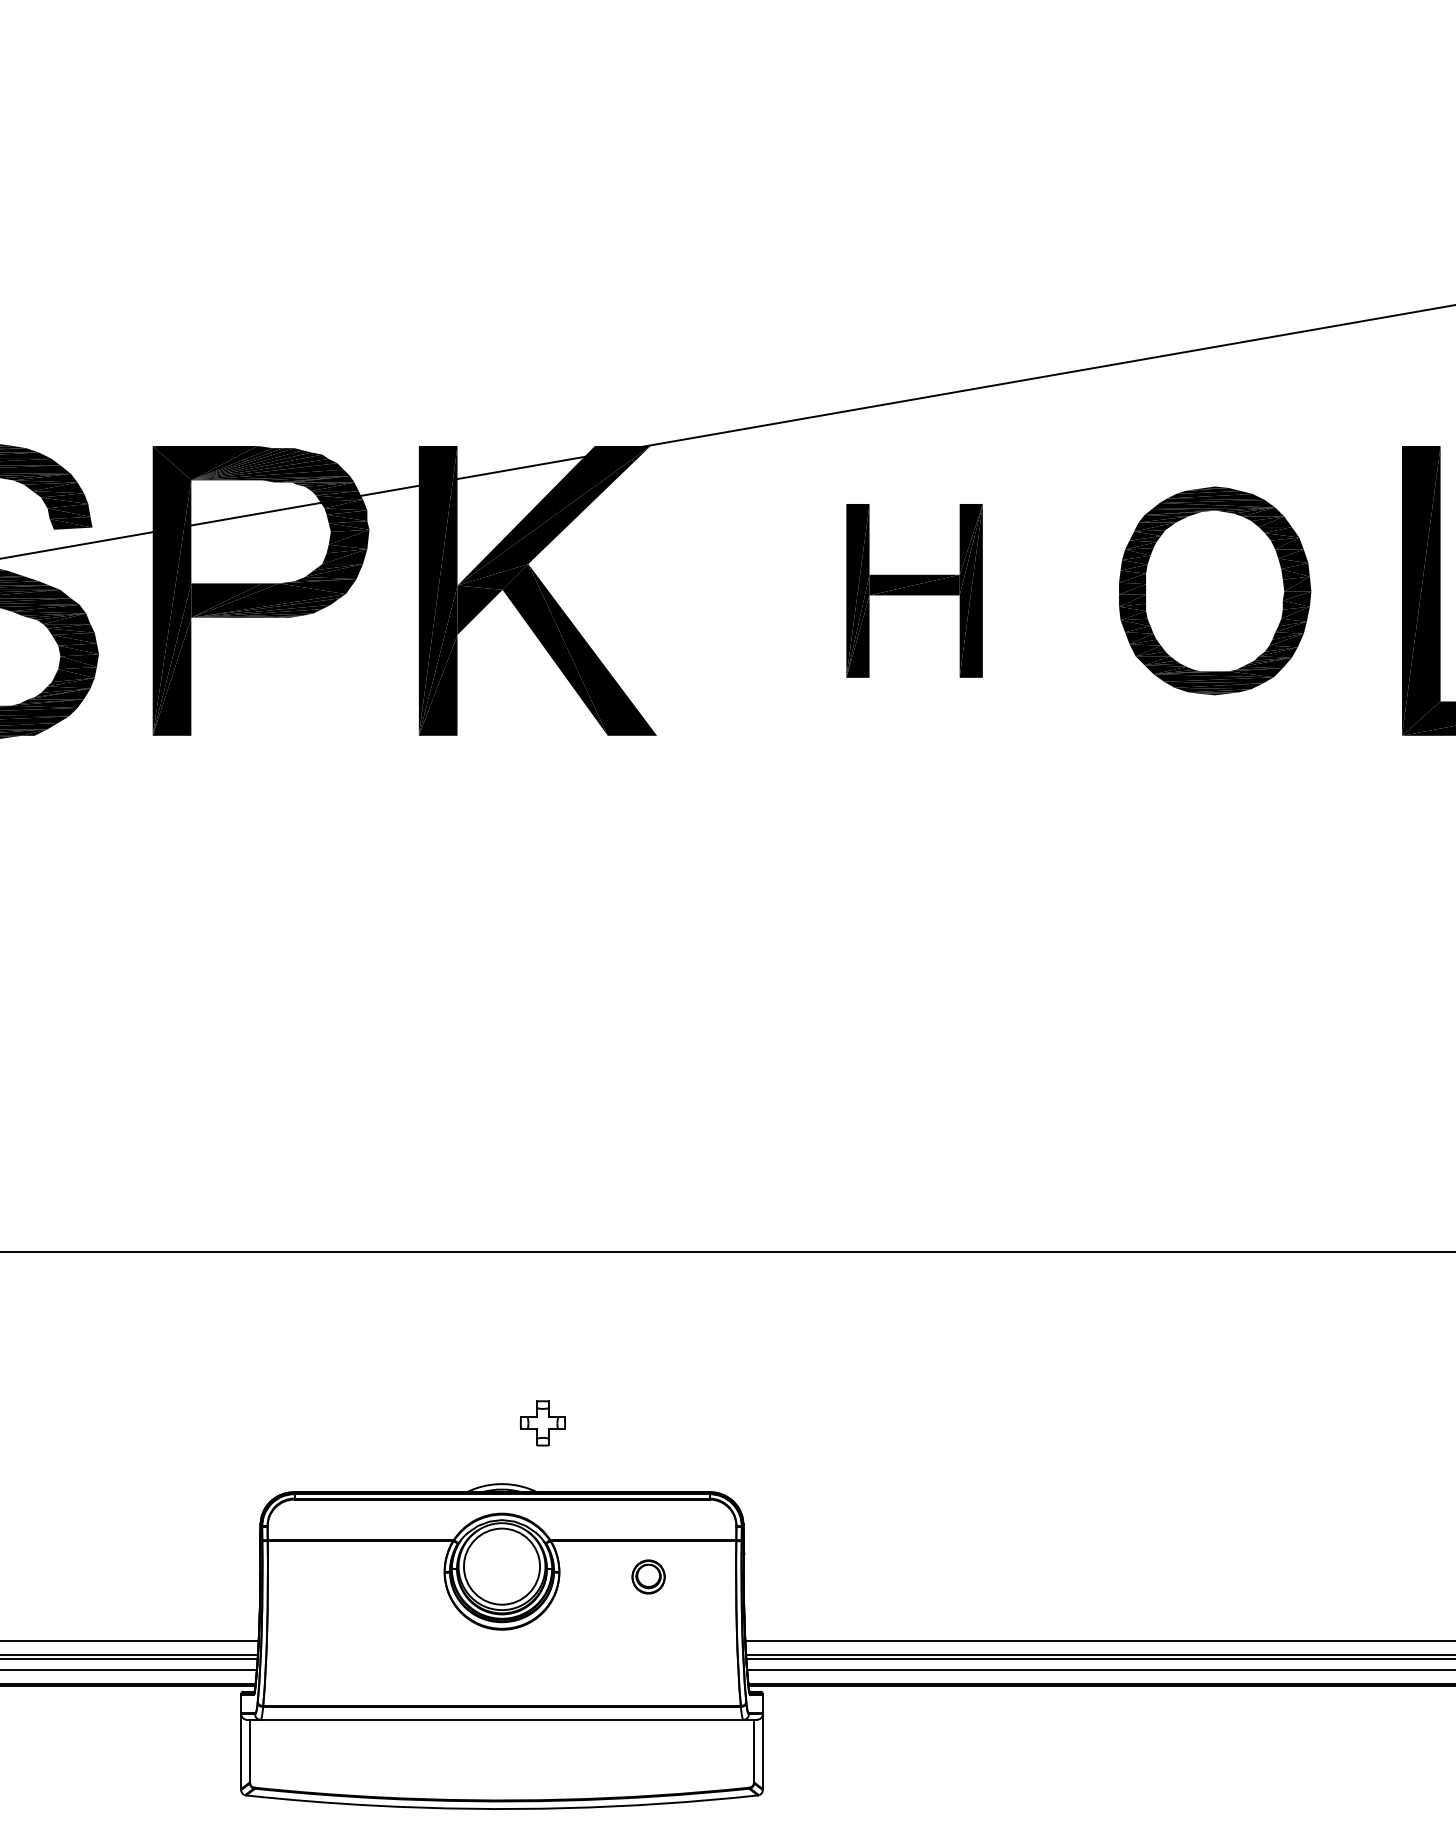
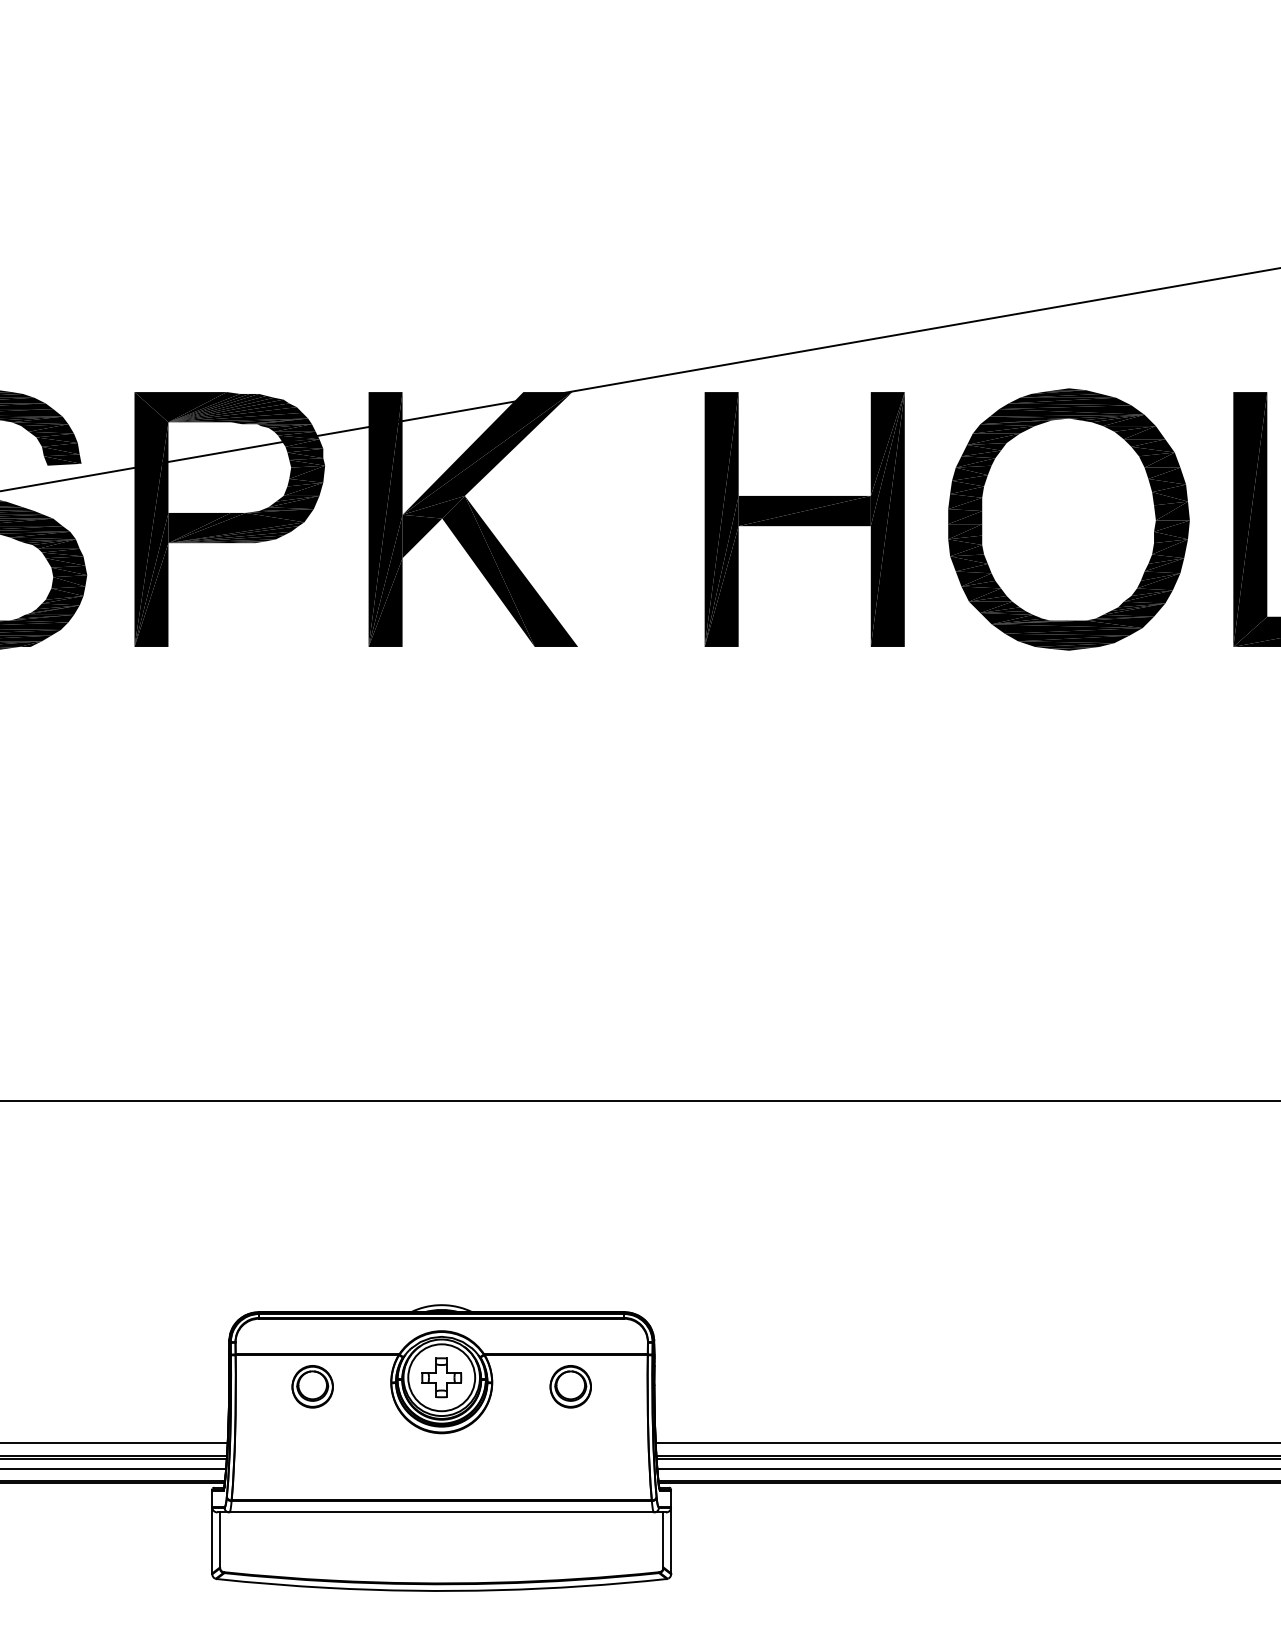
part: (914, 590) -> (804, 519), size x1.67
part: (1214, 590) -> (1068, 519), size x1.43
part: (542, 1423) -> (441, 1377), moved
part: (355, 1576) -> (312, 1386), added
part: (648, 1576) -> (570, 1386), size x1.43

